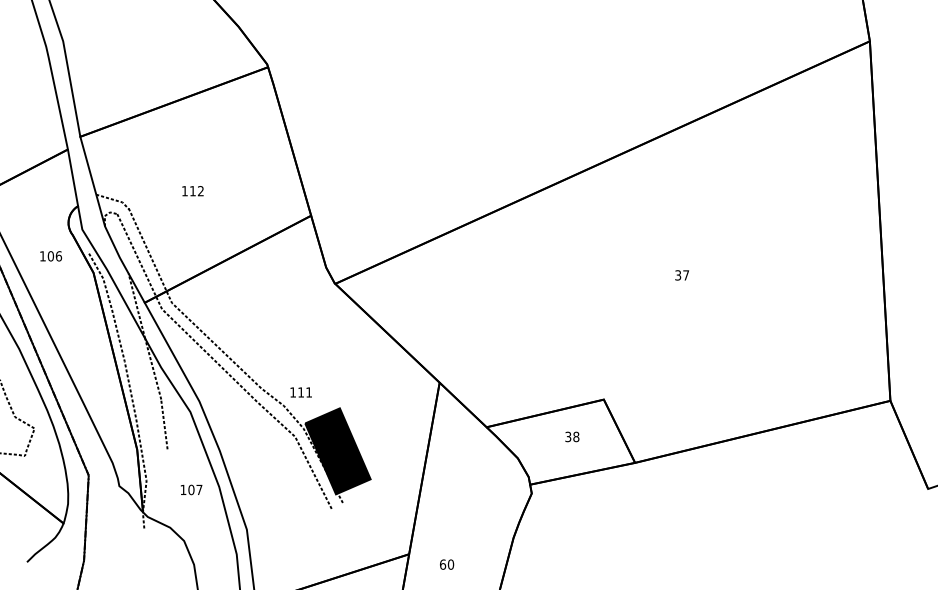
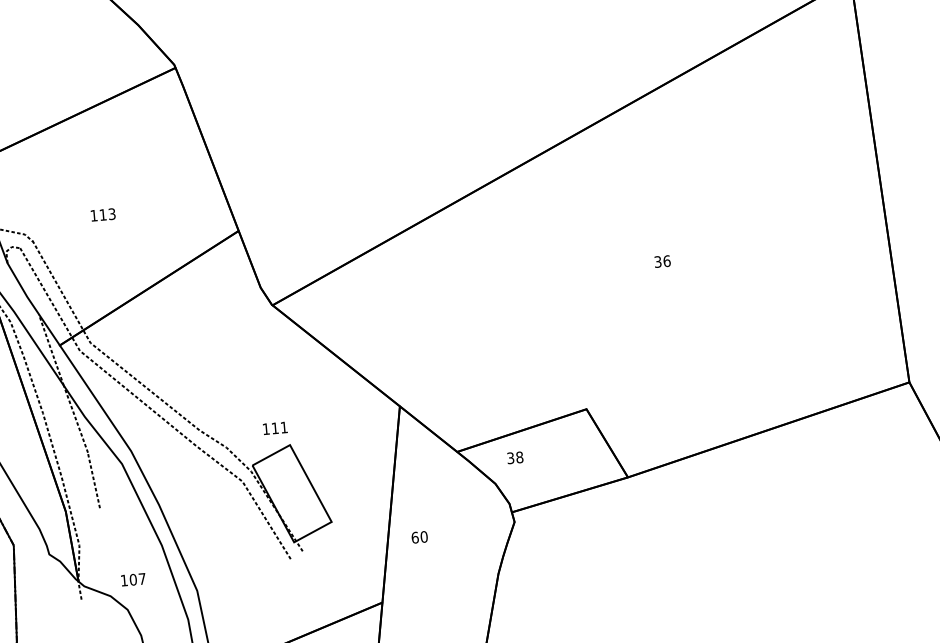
text: (200, 191) -> (111, 214), 112 -> 113
text: (686, 275) -> (667, 261), 37 -> 36
text: (300, 392) -> (274, 428), moved
text: (572, 436) -> (515, 457), moved
fill: (337, 451) -> (291, 493), removed
text: (191, 489) -> (133, 579), moved
text: (447, 564) -> (420, 537), moved

